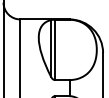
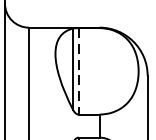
line: (55, 50) -> (79, 72), solid -> dashed

